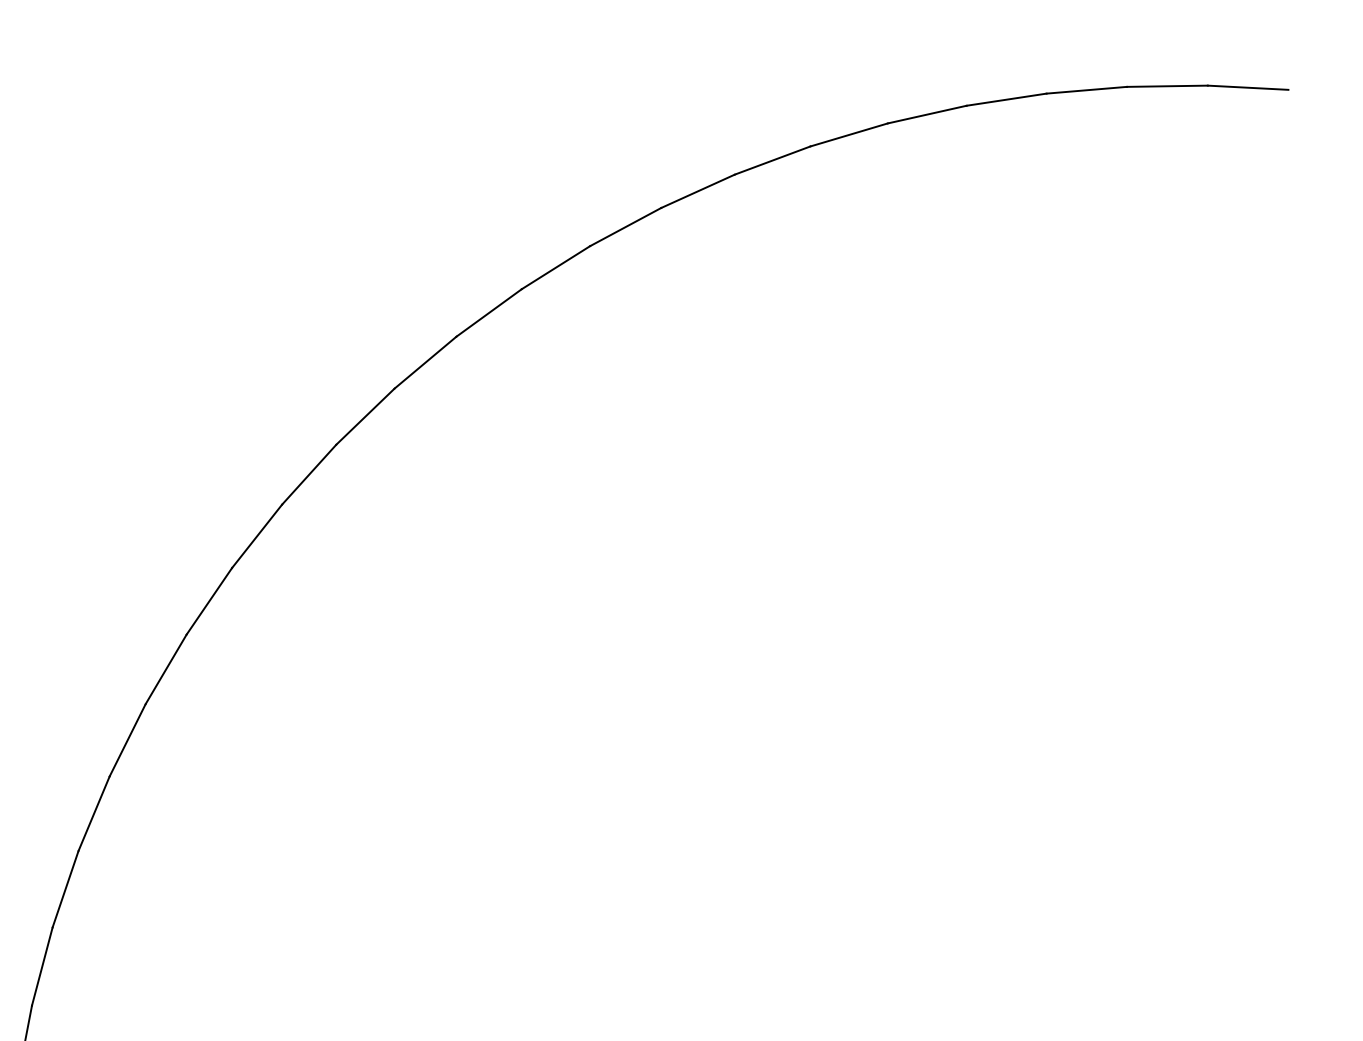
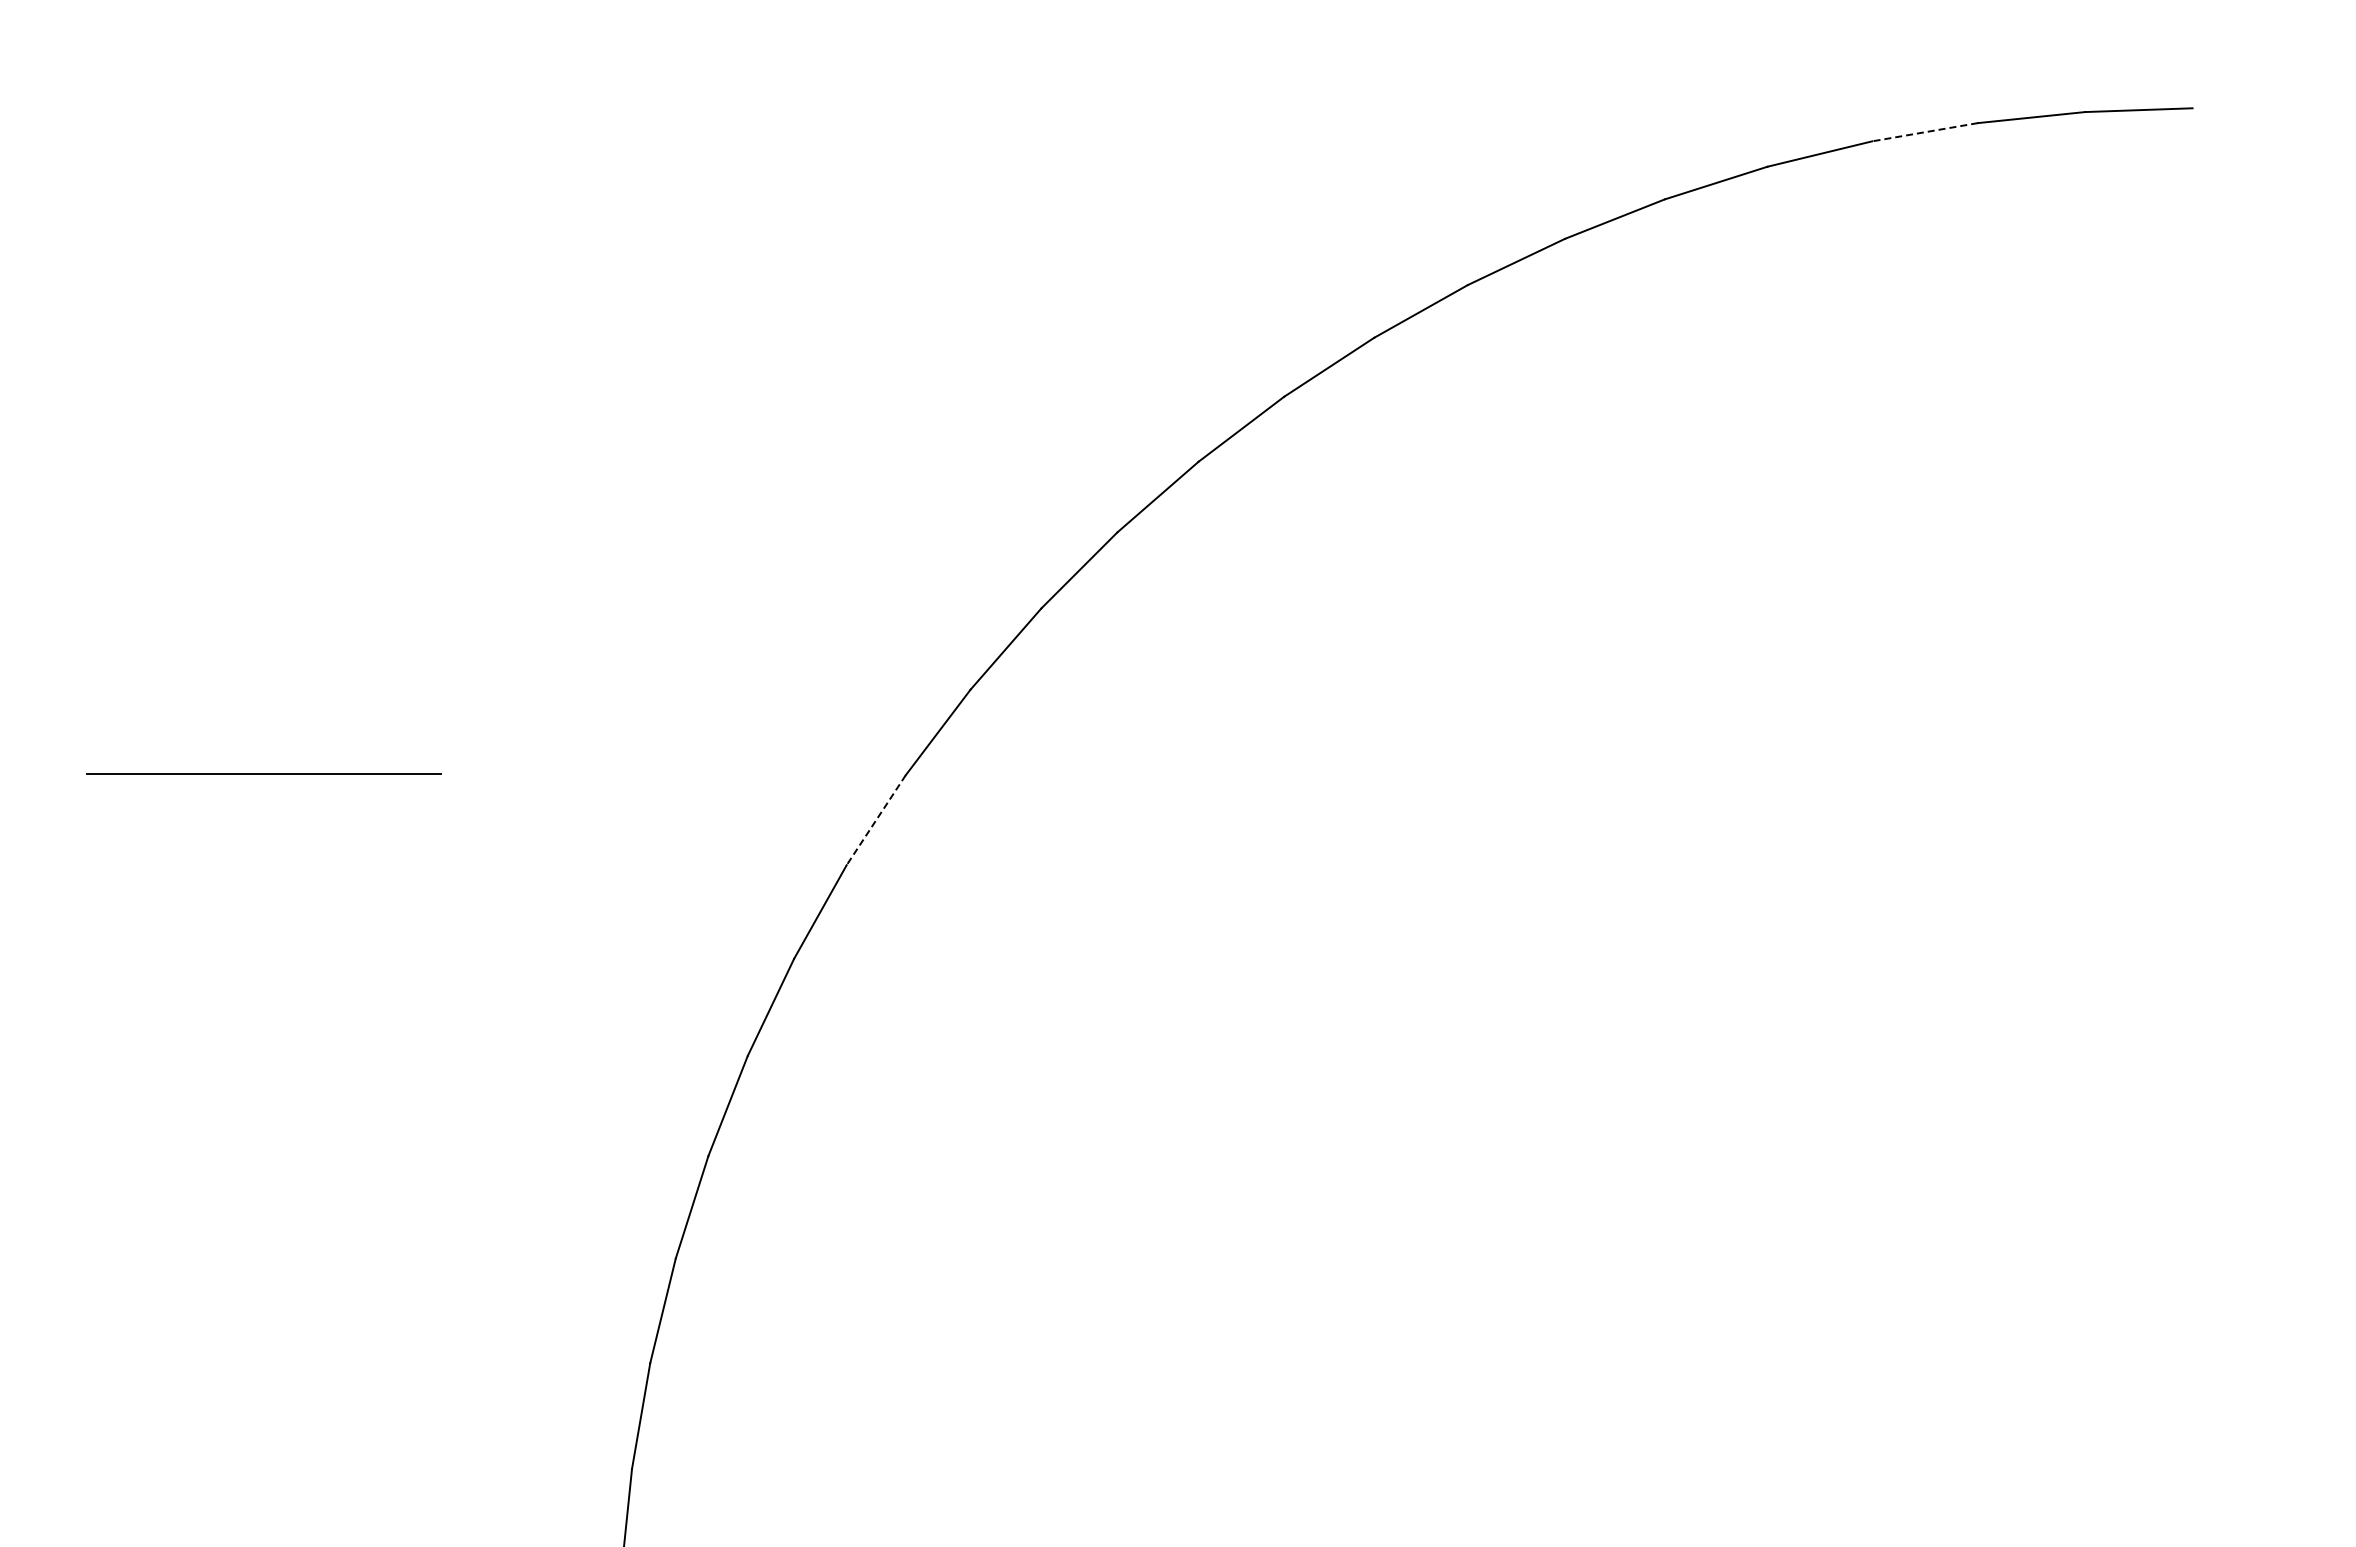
line: (1087, 90) -> (1925, 132), solid -> dashed
line: (257, 536) -> (876, 820), solid -> dashed

